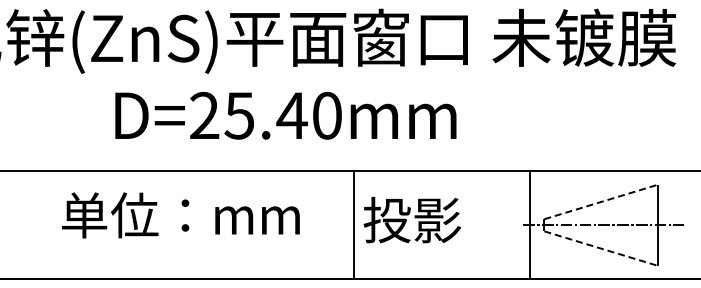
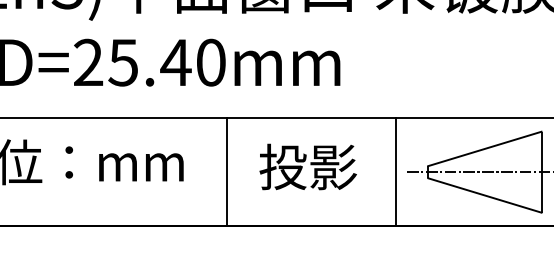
line: (601, 201) -> (485, 148), dashed -> solid
text: (412, 220) -> (308, 167), moved
line: (353, 225) -> (226, 172), moved
line: (529, 225) -> (395, 172), moved
line: (601, 248) -> (485, 195), dashed -> solid

